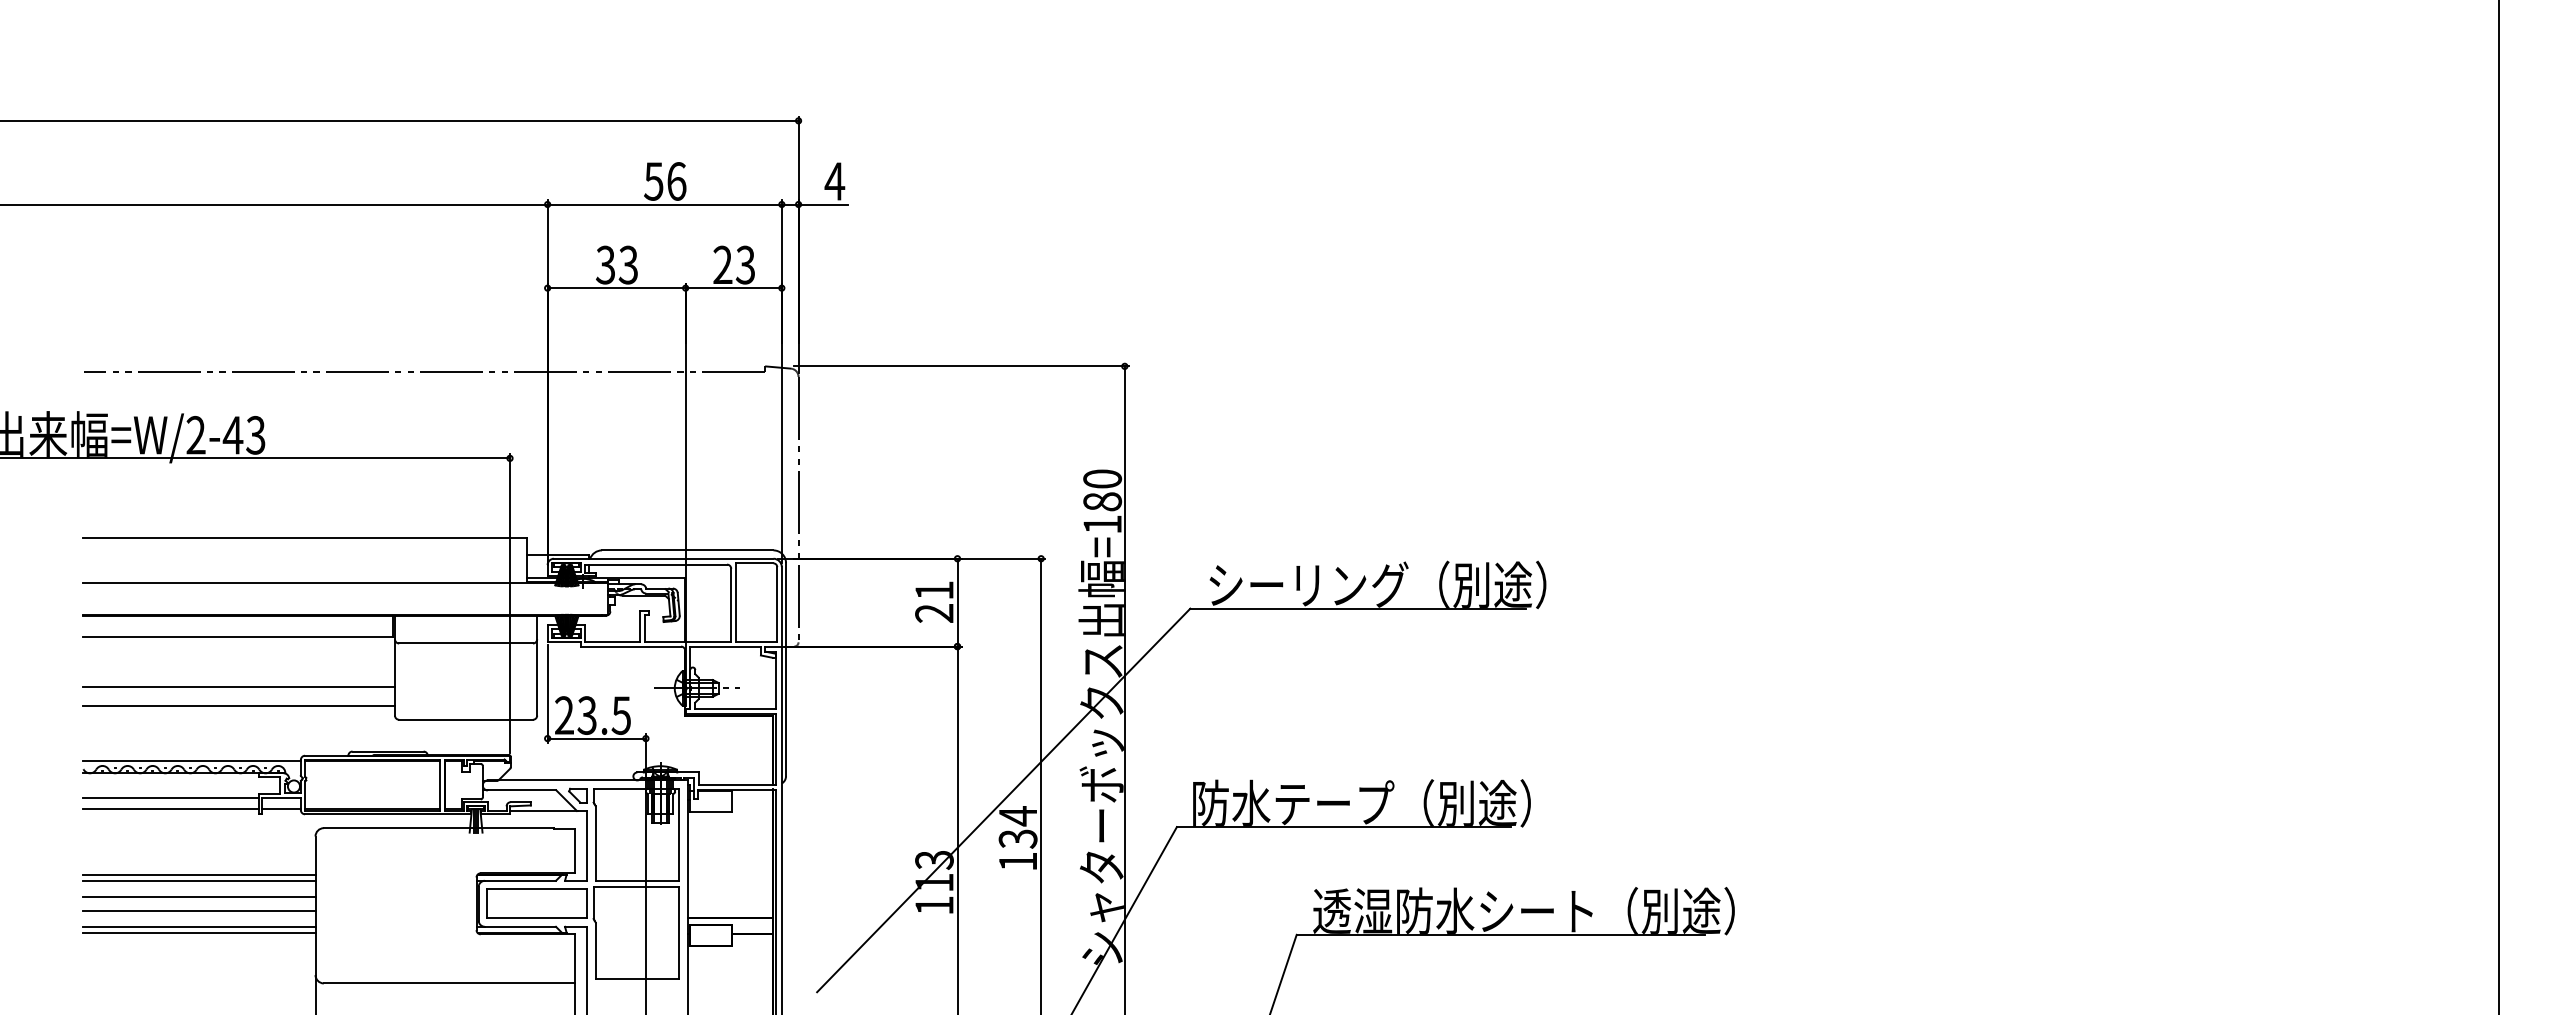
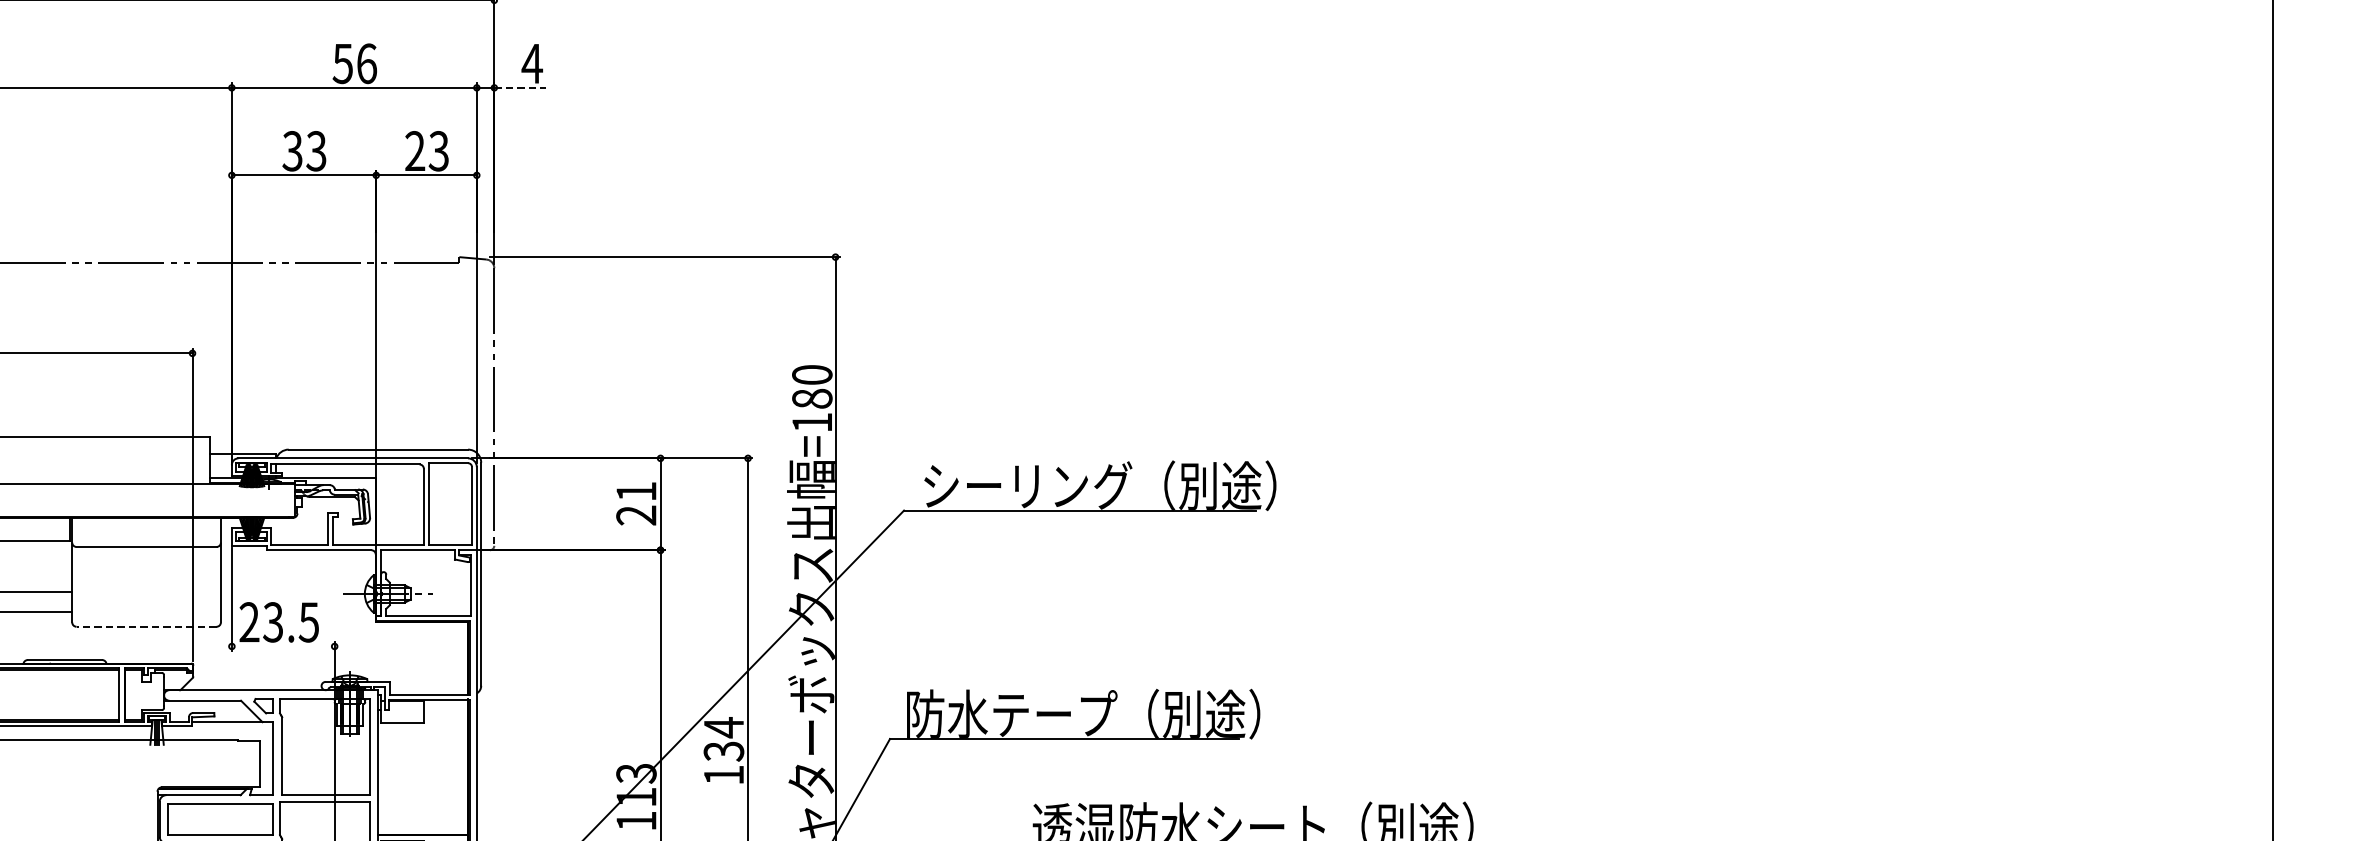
line: (823, 204) -> (520, 87), solid -> dashed
line: (466, 719) -> (147, 626), solid -> dashed
line: (596, 738) -> (282, 646), removed

